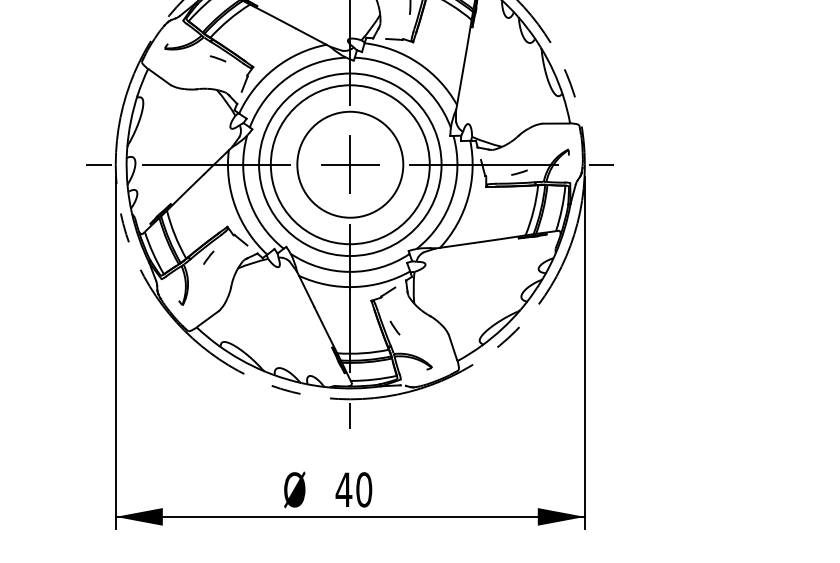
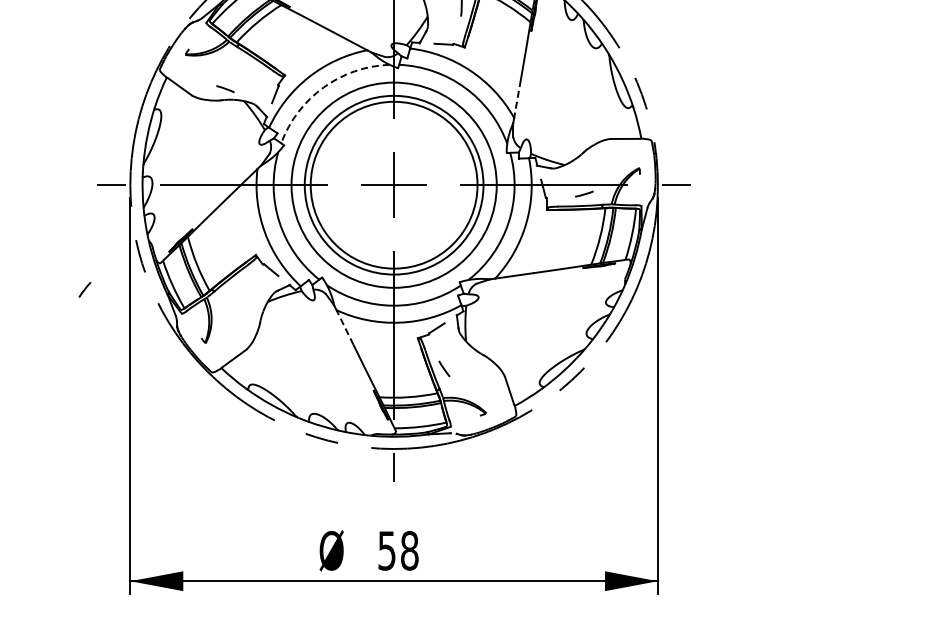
line: (218, 58) -> (225, 88), moved
arc: (287, 77) -> (323, 87), solid -> dashed
line: (460, 88) -> (517, 99), solid -> dashed
circle: (349, 164) -> (393, 184), size x1.4
line: (208, 257) -> (84, 289), moved
line: (306, 291) -> (344, 327), solid -> dashed
text: (353, 489) -> (397, 550), 40 -> 58

